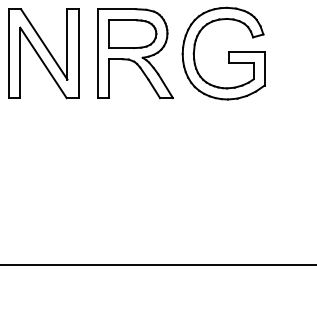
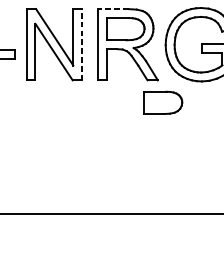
line: (116, 9) -> (112, 9), solid -> dashed
line: (78, 53) -> (82, 44), solid -> dashed
part: (179, 125) -> (163, 102), added

